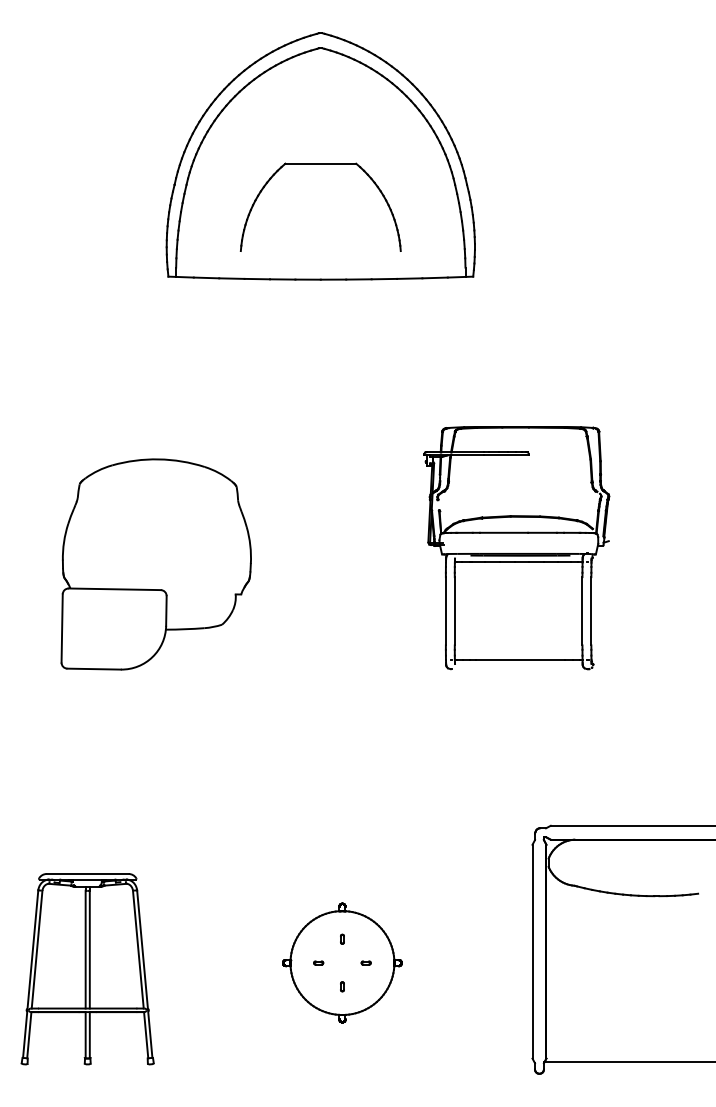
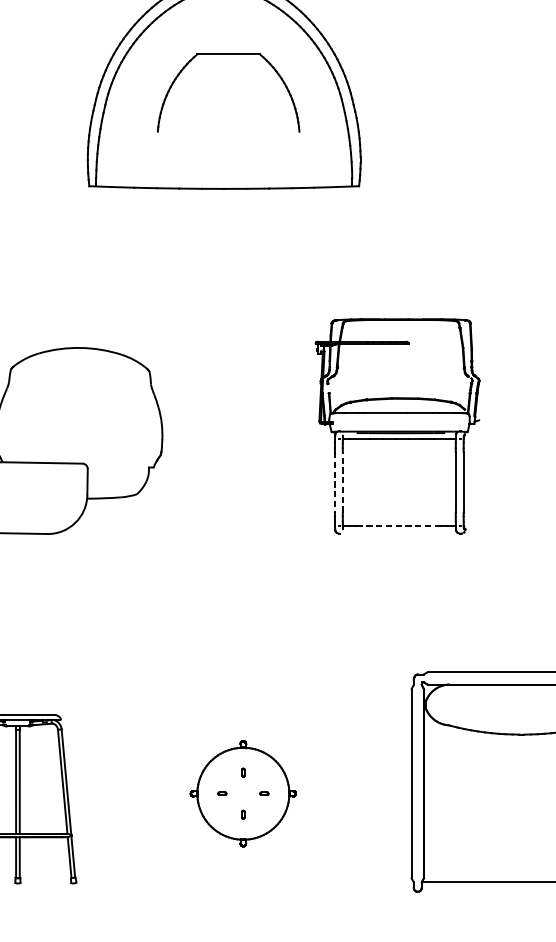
part: (320, 164) -> (228, 55), moved
line: (454, 610) -> (342, 481), solid -> dashed
line: (445, 611) -> (334, 482), solid -> dashed
line: (520, 660) -> (400, 525), solid -> dashed

